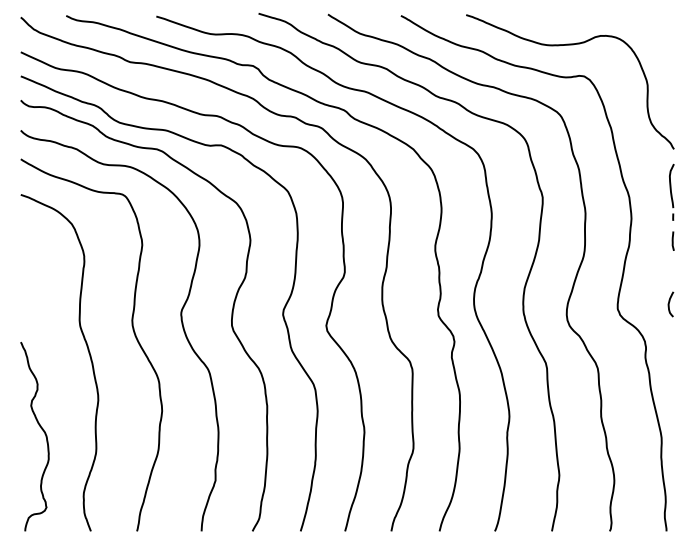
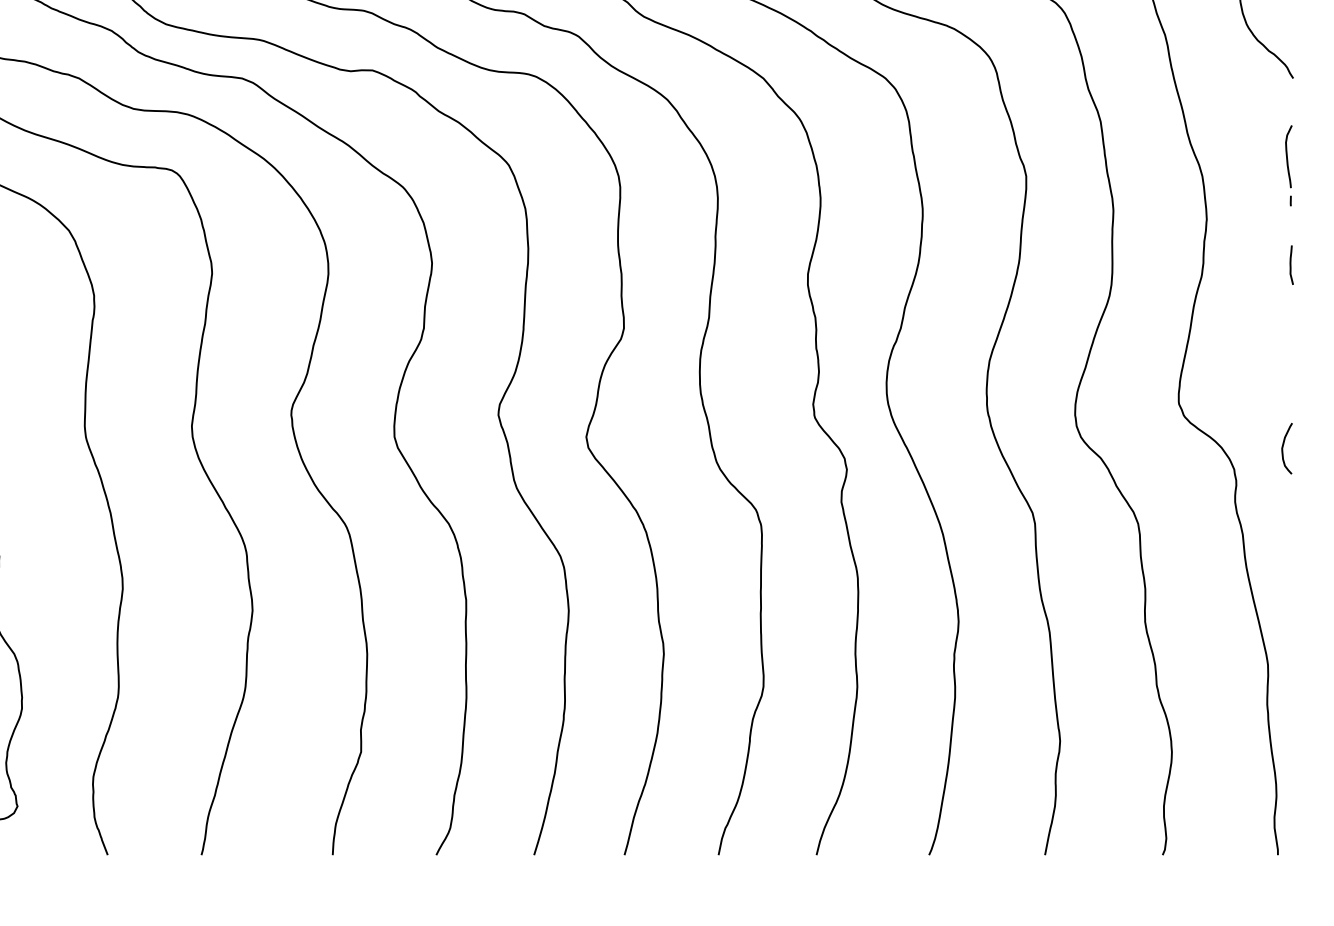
part: (671, 191) -> (1288, 164), size x0.7
curve: (669, 304) -> (1284, 448), moved

